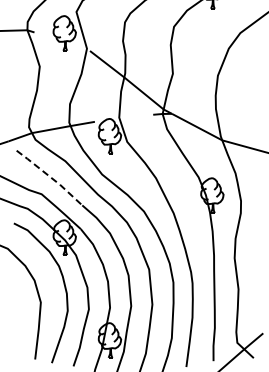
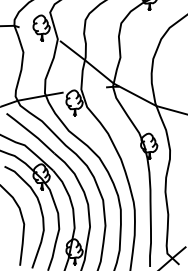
line: (50, 177) -> (31, 133), dashed -> solid

